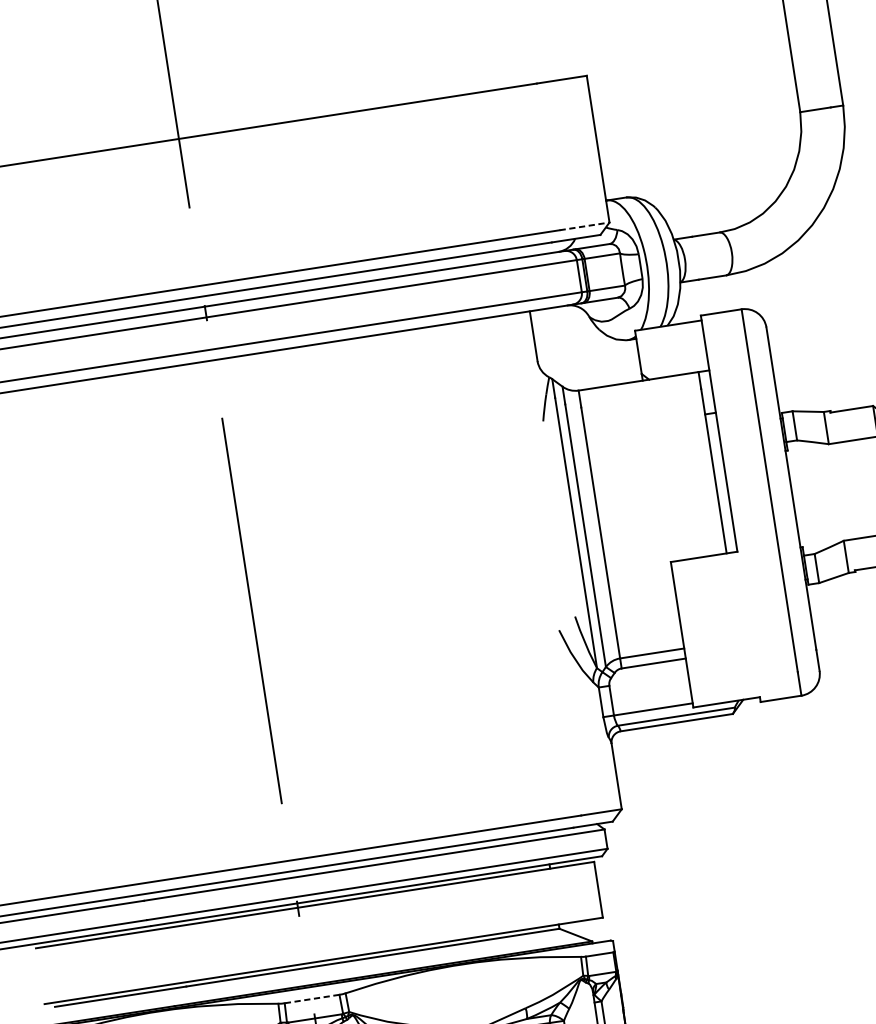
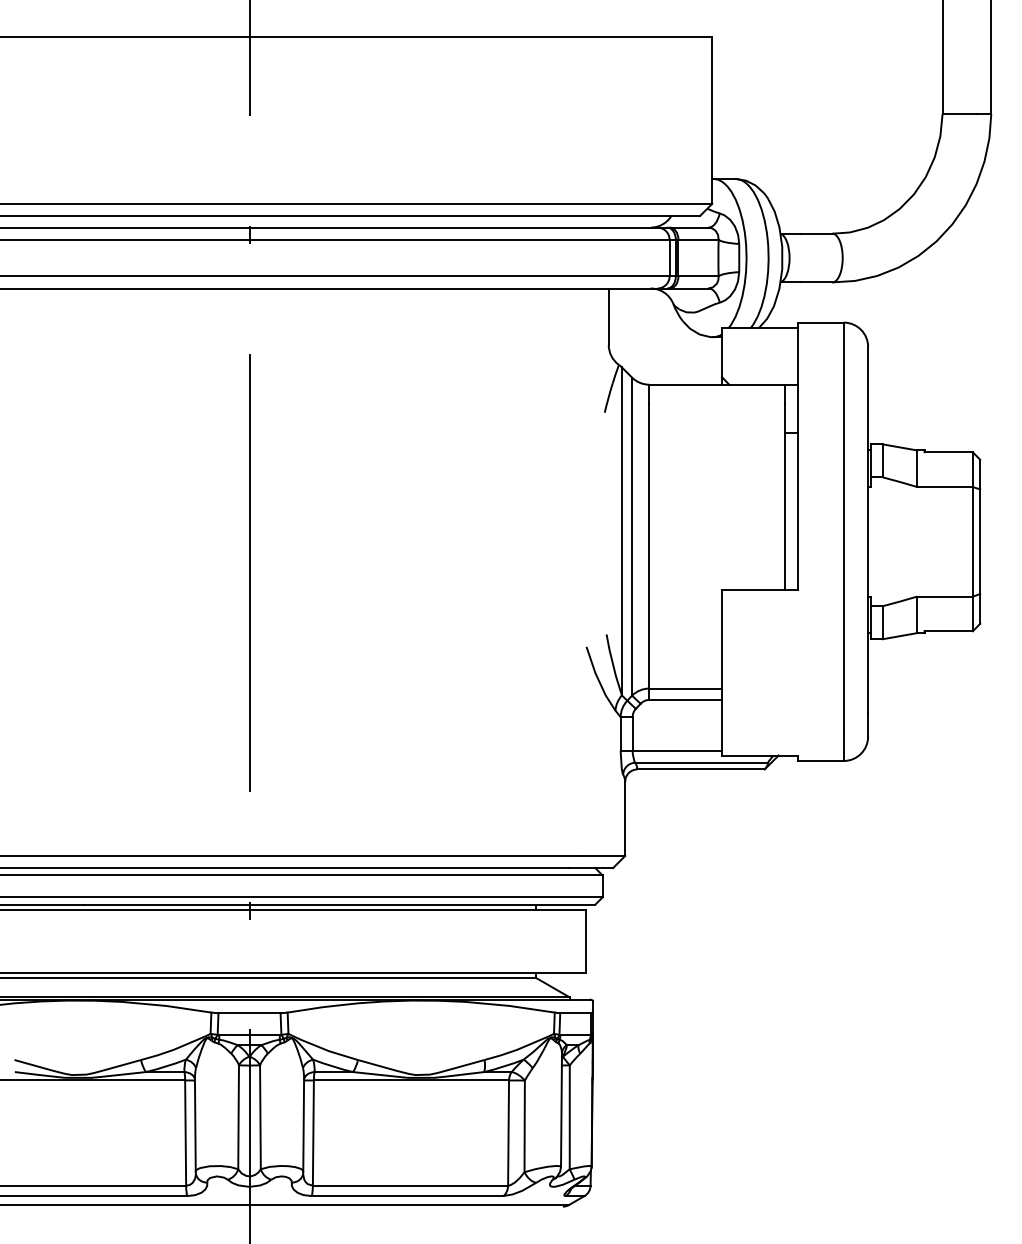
line: (584, 226) -> (684, 203), dashed -> solid
line: (312, 999) -> (249, 1013), dashed -> solid

